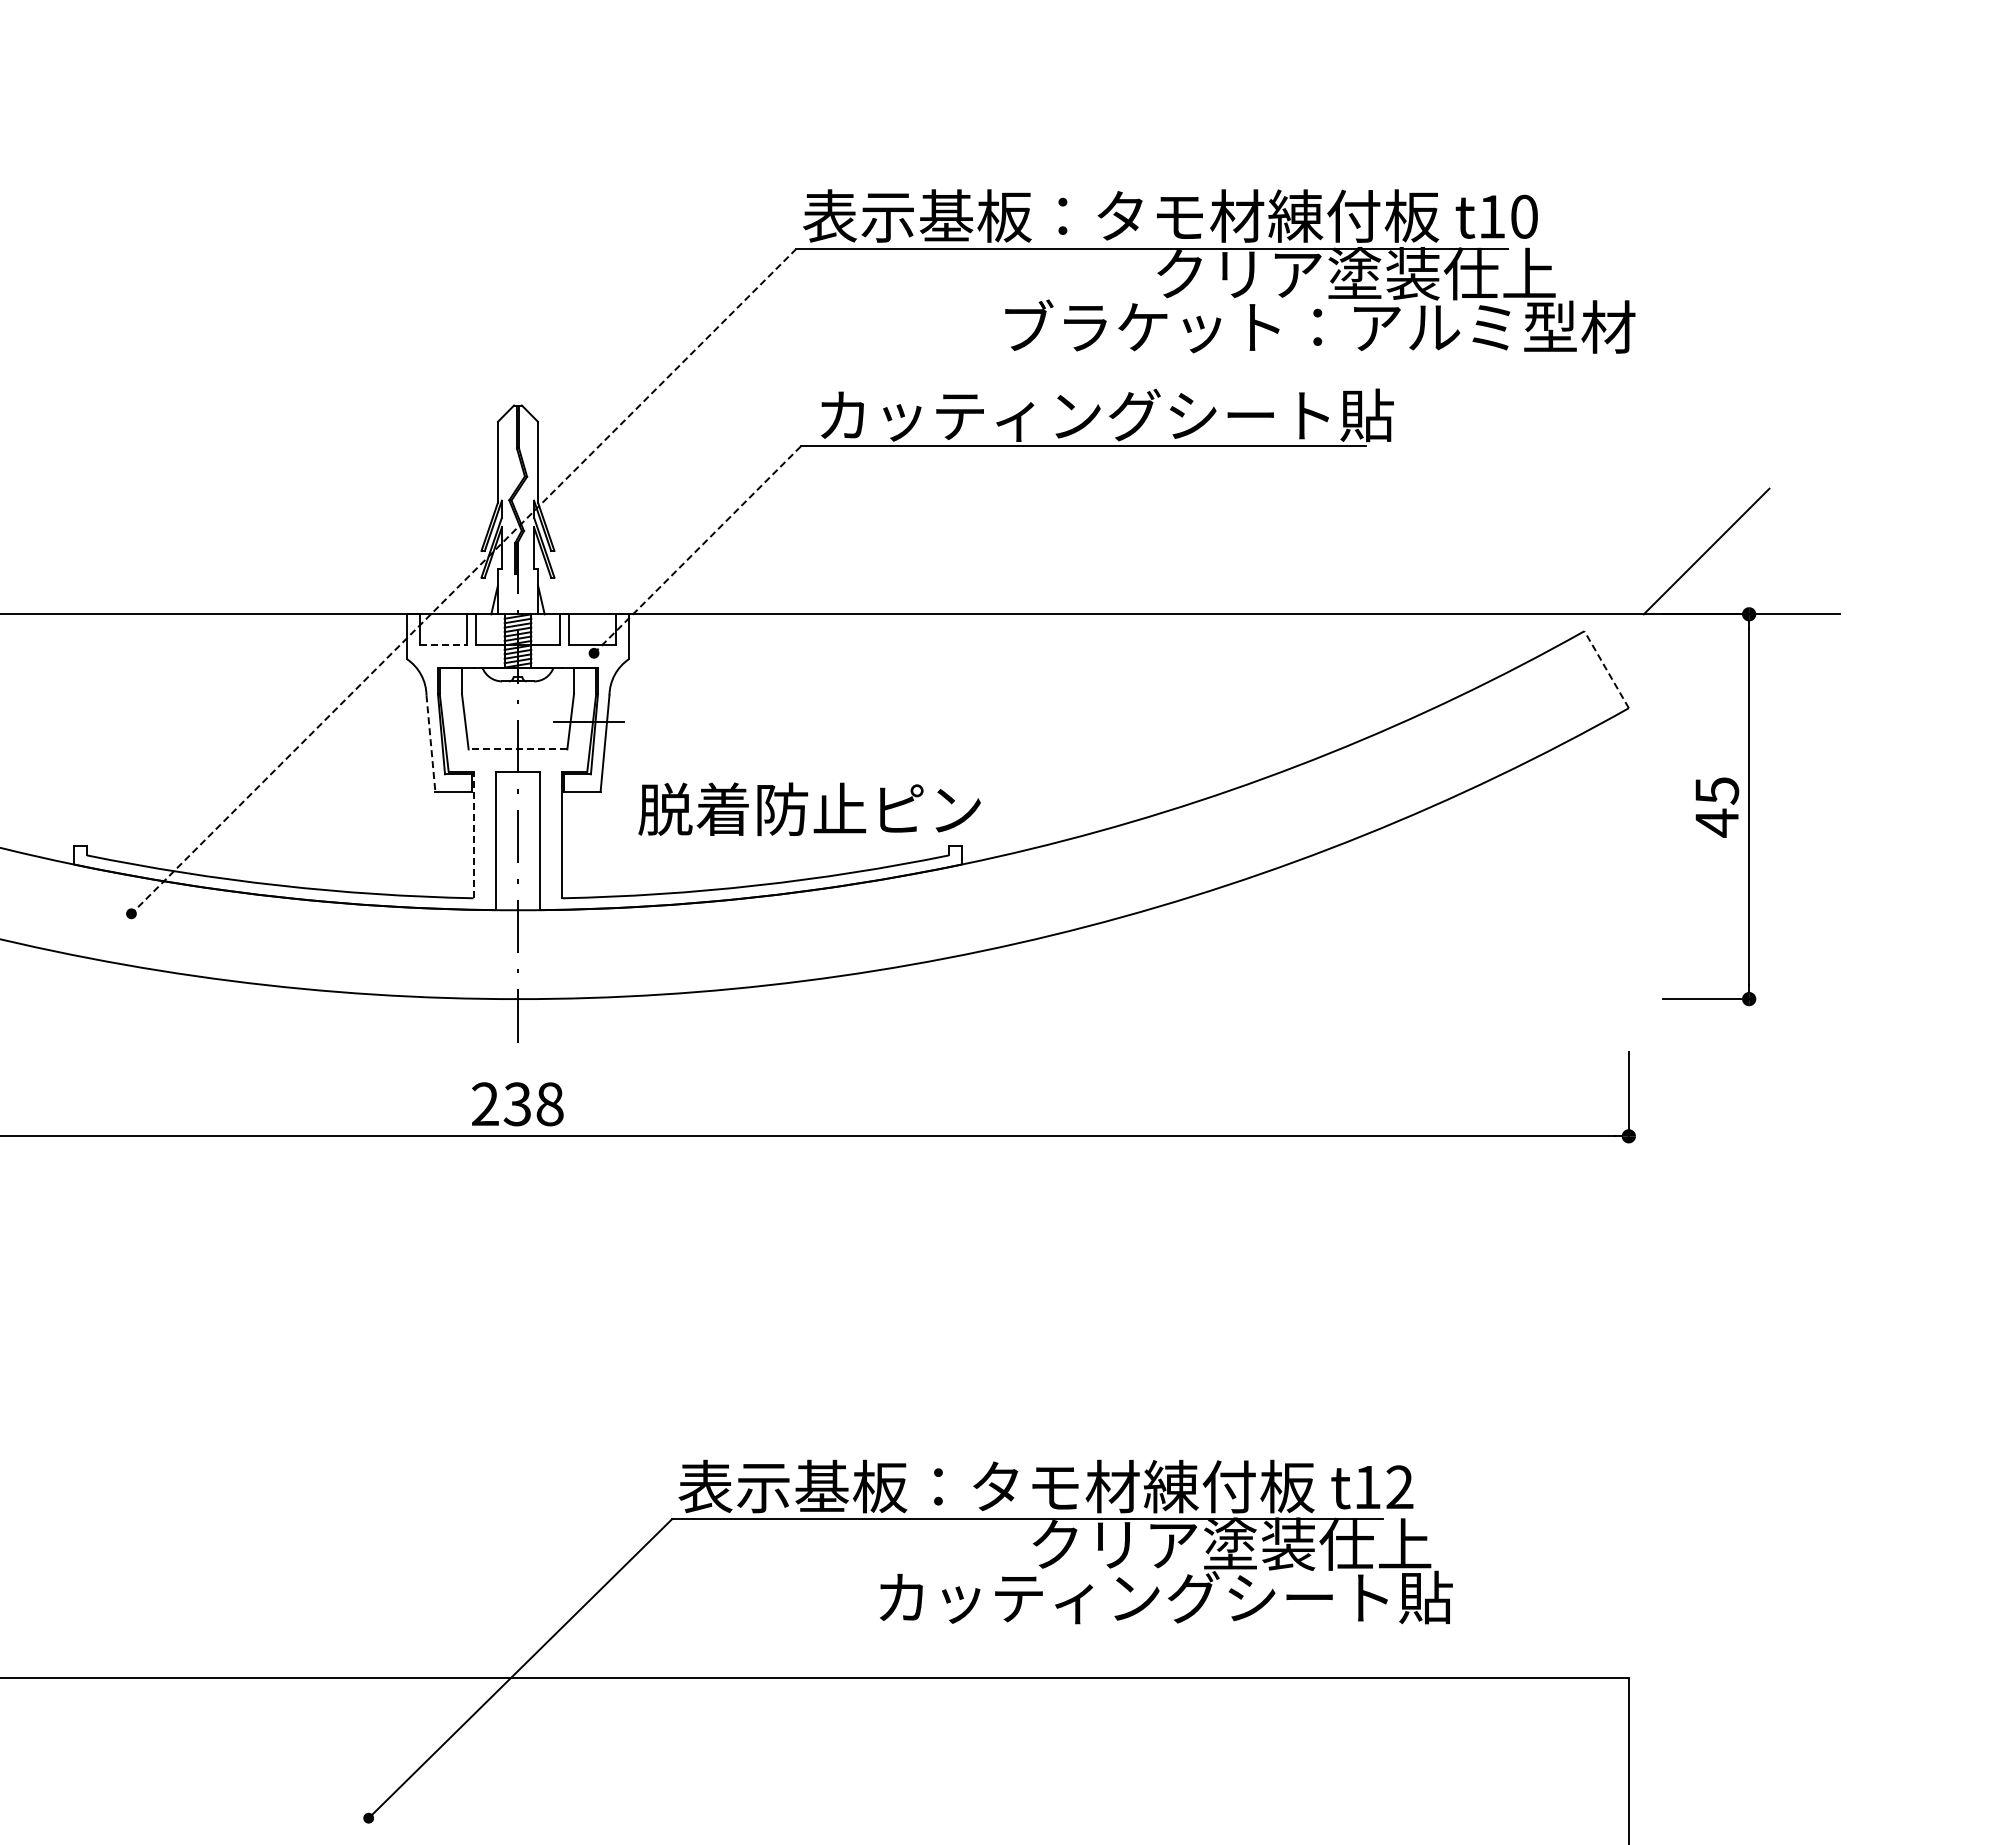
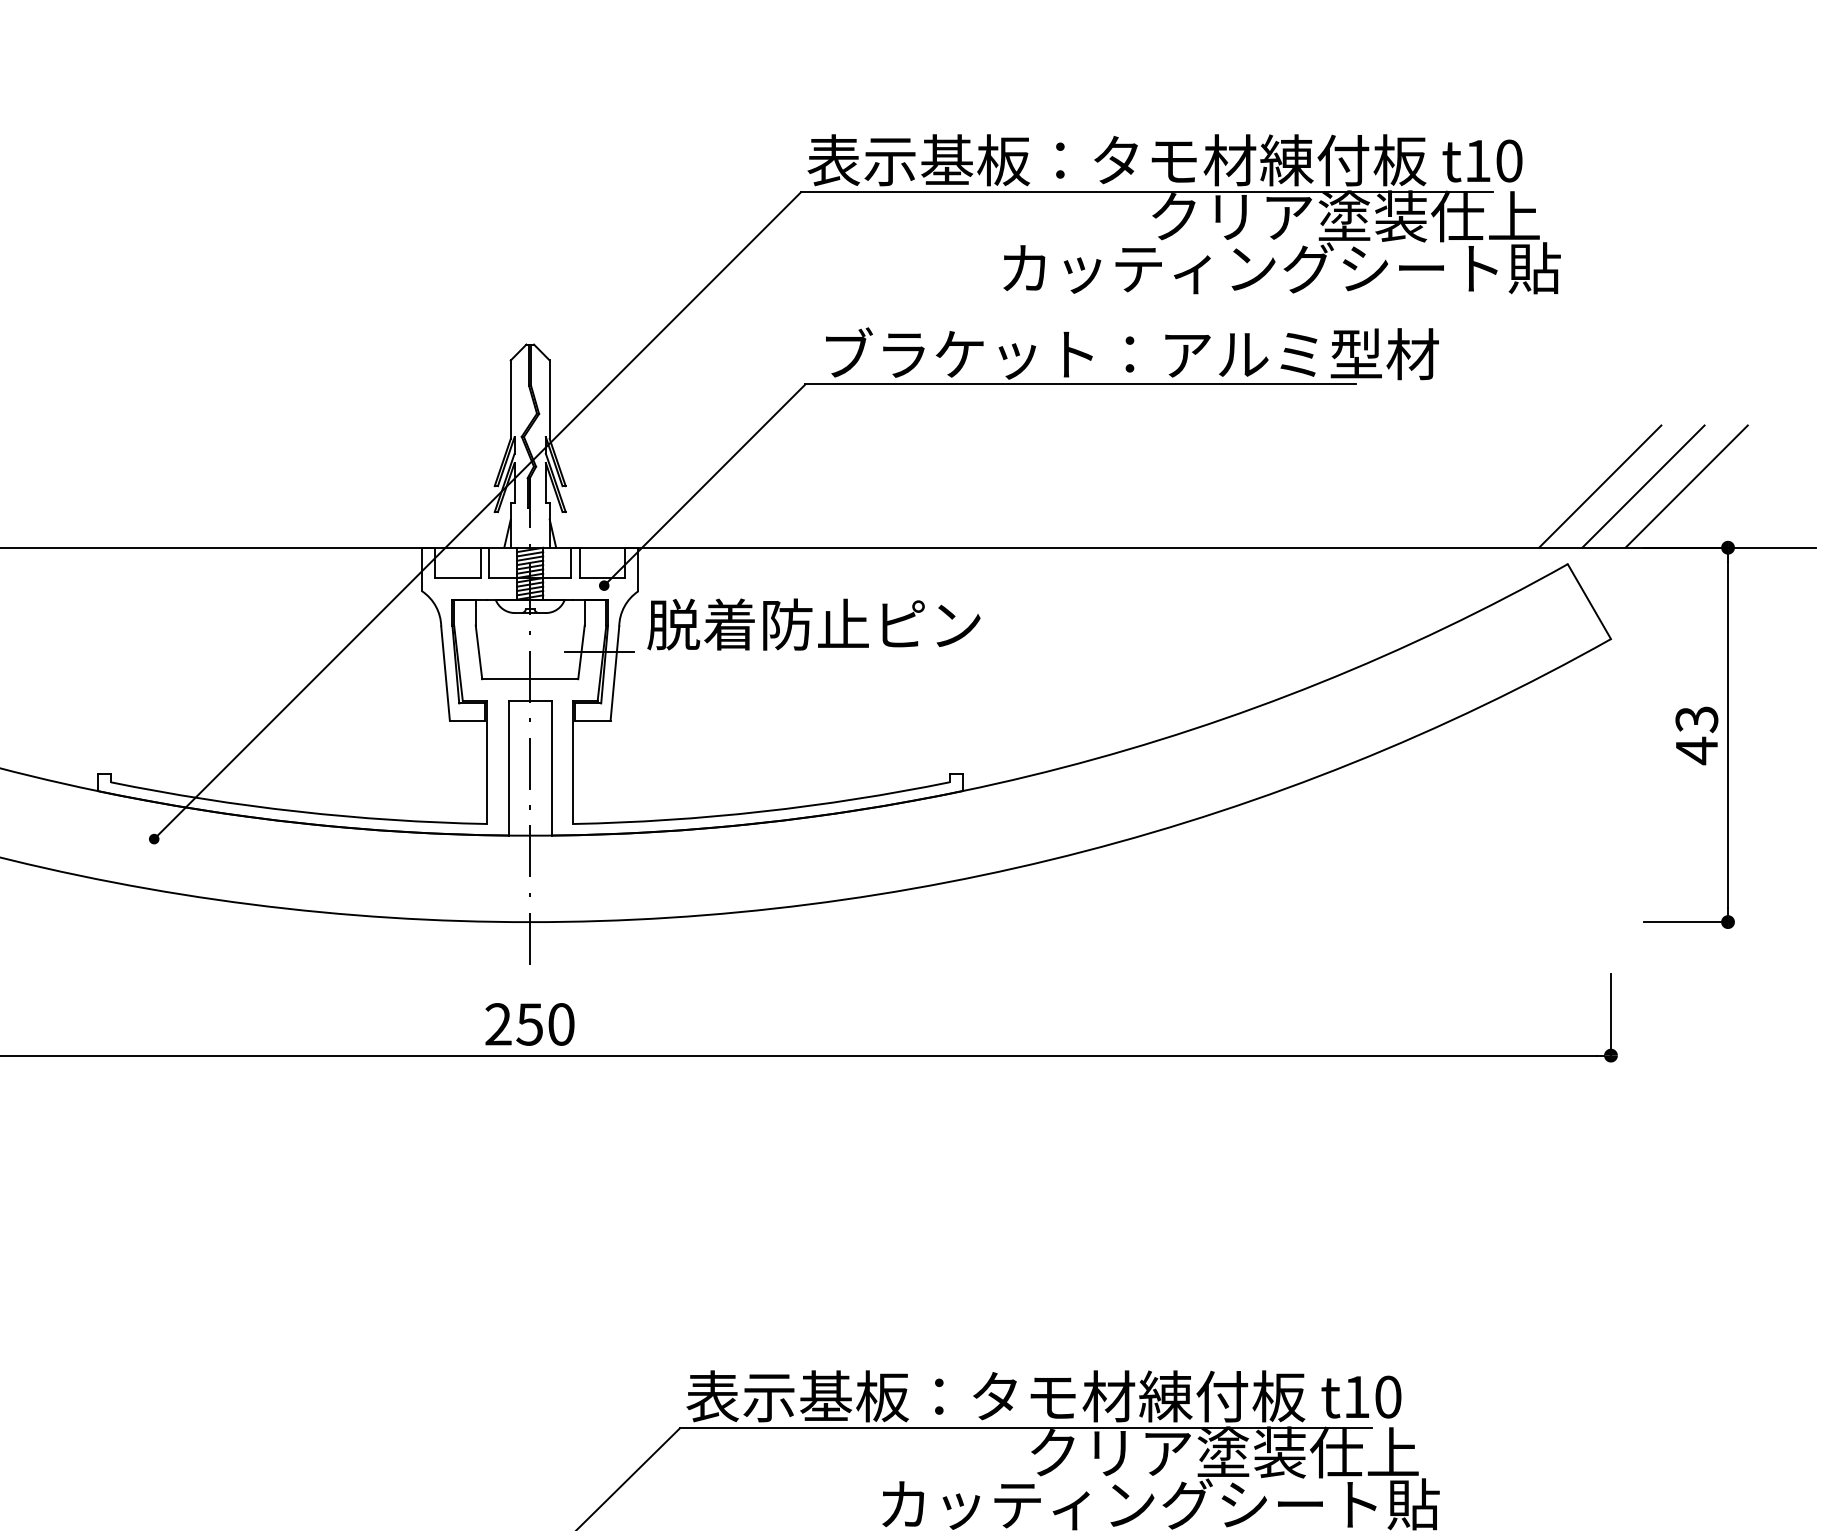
text: (1319, 326) -> (1310, 267), ブラケット：アルミ型材 -> カッティングシート貼
text: (1136, 414) -> (1131, 353), カッティングシート貼 -> ブラケット：アルミ型材
line: (697, 550) -> (704, 485), dashed -> solid
line: (1617, 551) -> (1599, 486), added
line: (1662, 551) -> (1643, 486), added
line: (463, 581) -> (477, 515), dashed -> solid
line: (444, 645) -> (458, 578), dashed -> solid
line: (1606, 669) -> (1589, 601), dashed -> solid
line: (430, 743) -> (445, 673), dashed -> solid
line: (517, 749) -> (529, 679), dashed -> solid
text: (1716, 790) -> (1696, 719), 45 -> 43
text: (809, 808) -> (813, 623), moved
line: (473, 834) -> (486, 761), dashed -> solid
text: (533, 1104) -> (545, 1024), 238 -> 250
text: (1399, 1487) -> (1387, 1397), t12 -> t10

